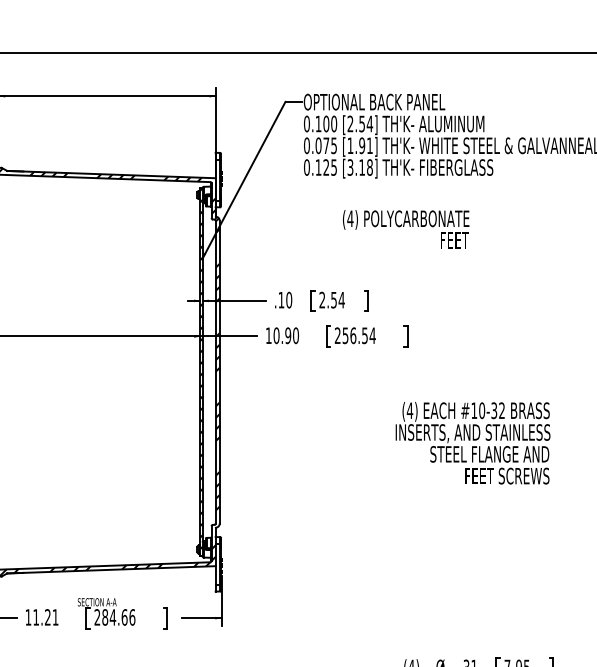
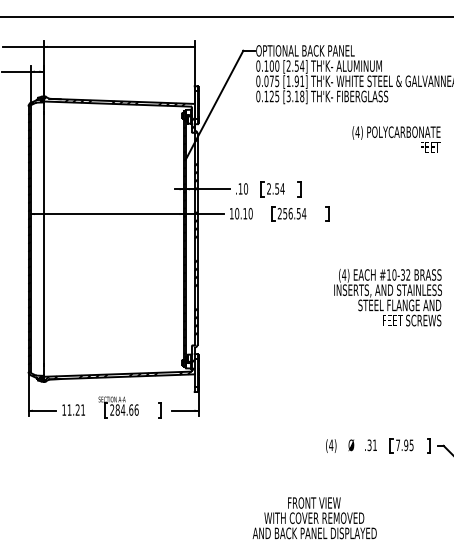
text: (406, 229) -> (396, 139), moved
text: (288, 335) -> (245, 213), 10.90 -> 10.10
text: (472, 443) -> (387, 297), moved

